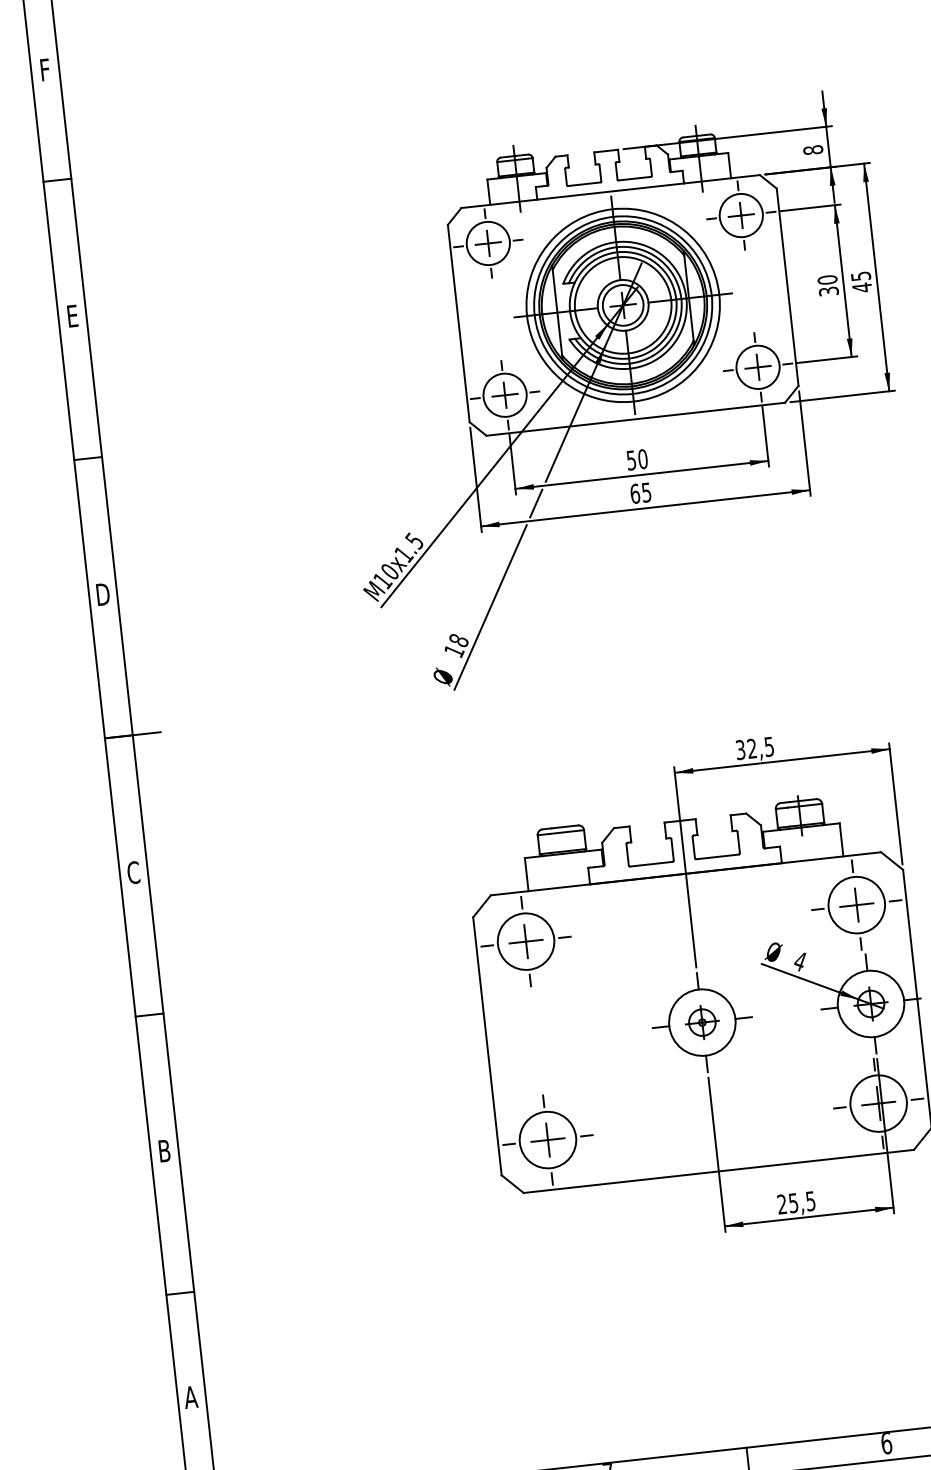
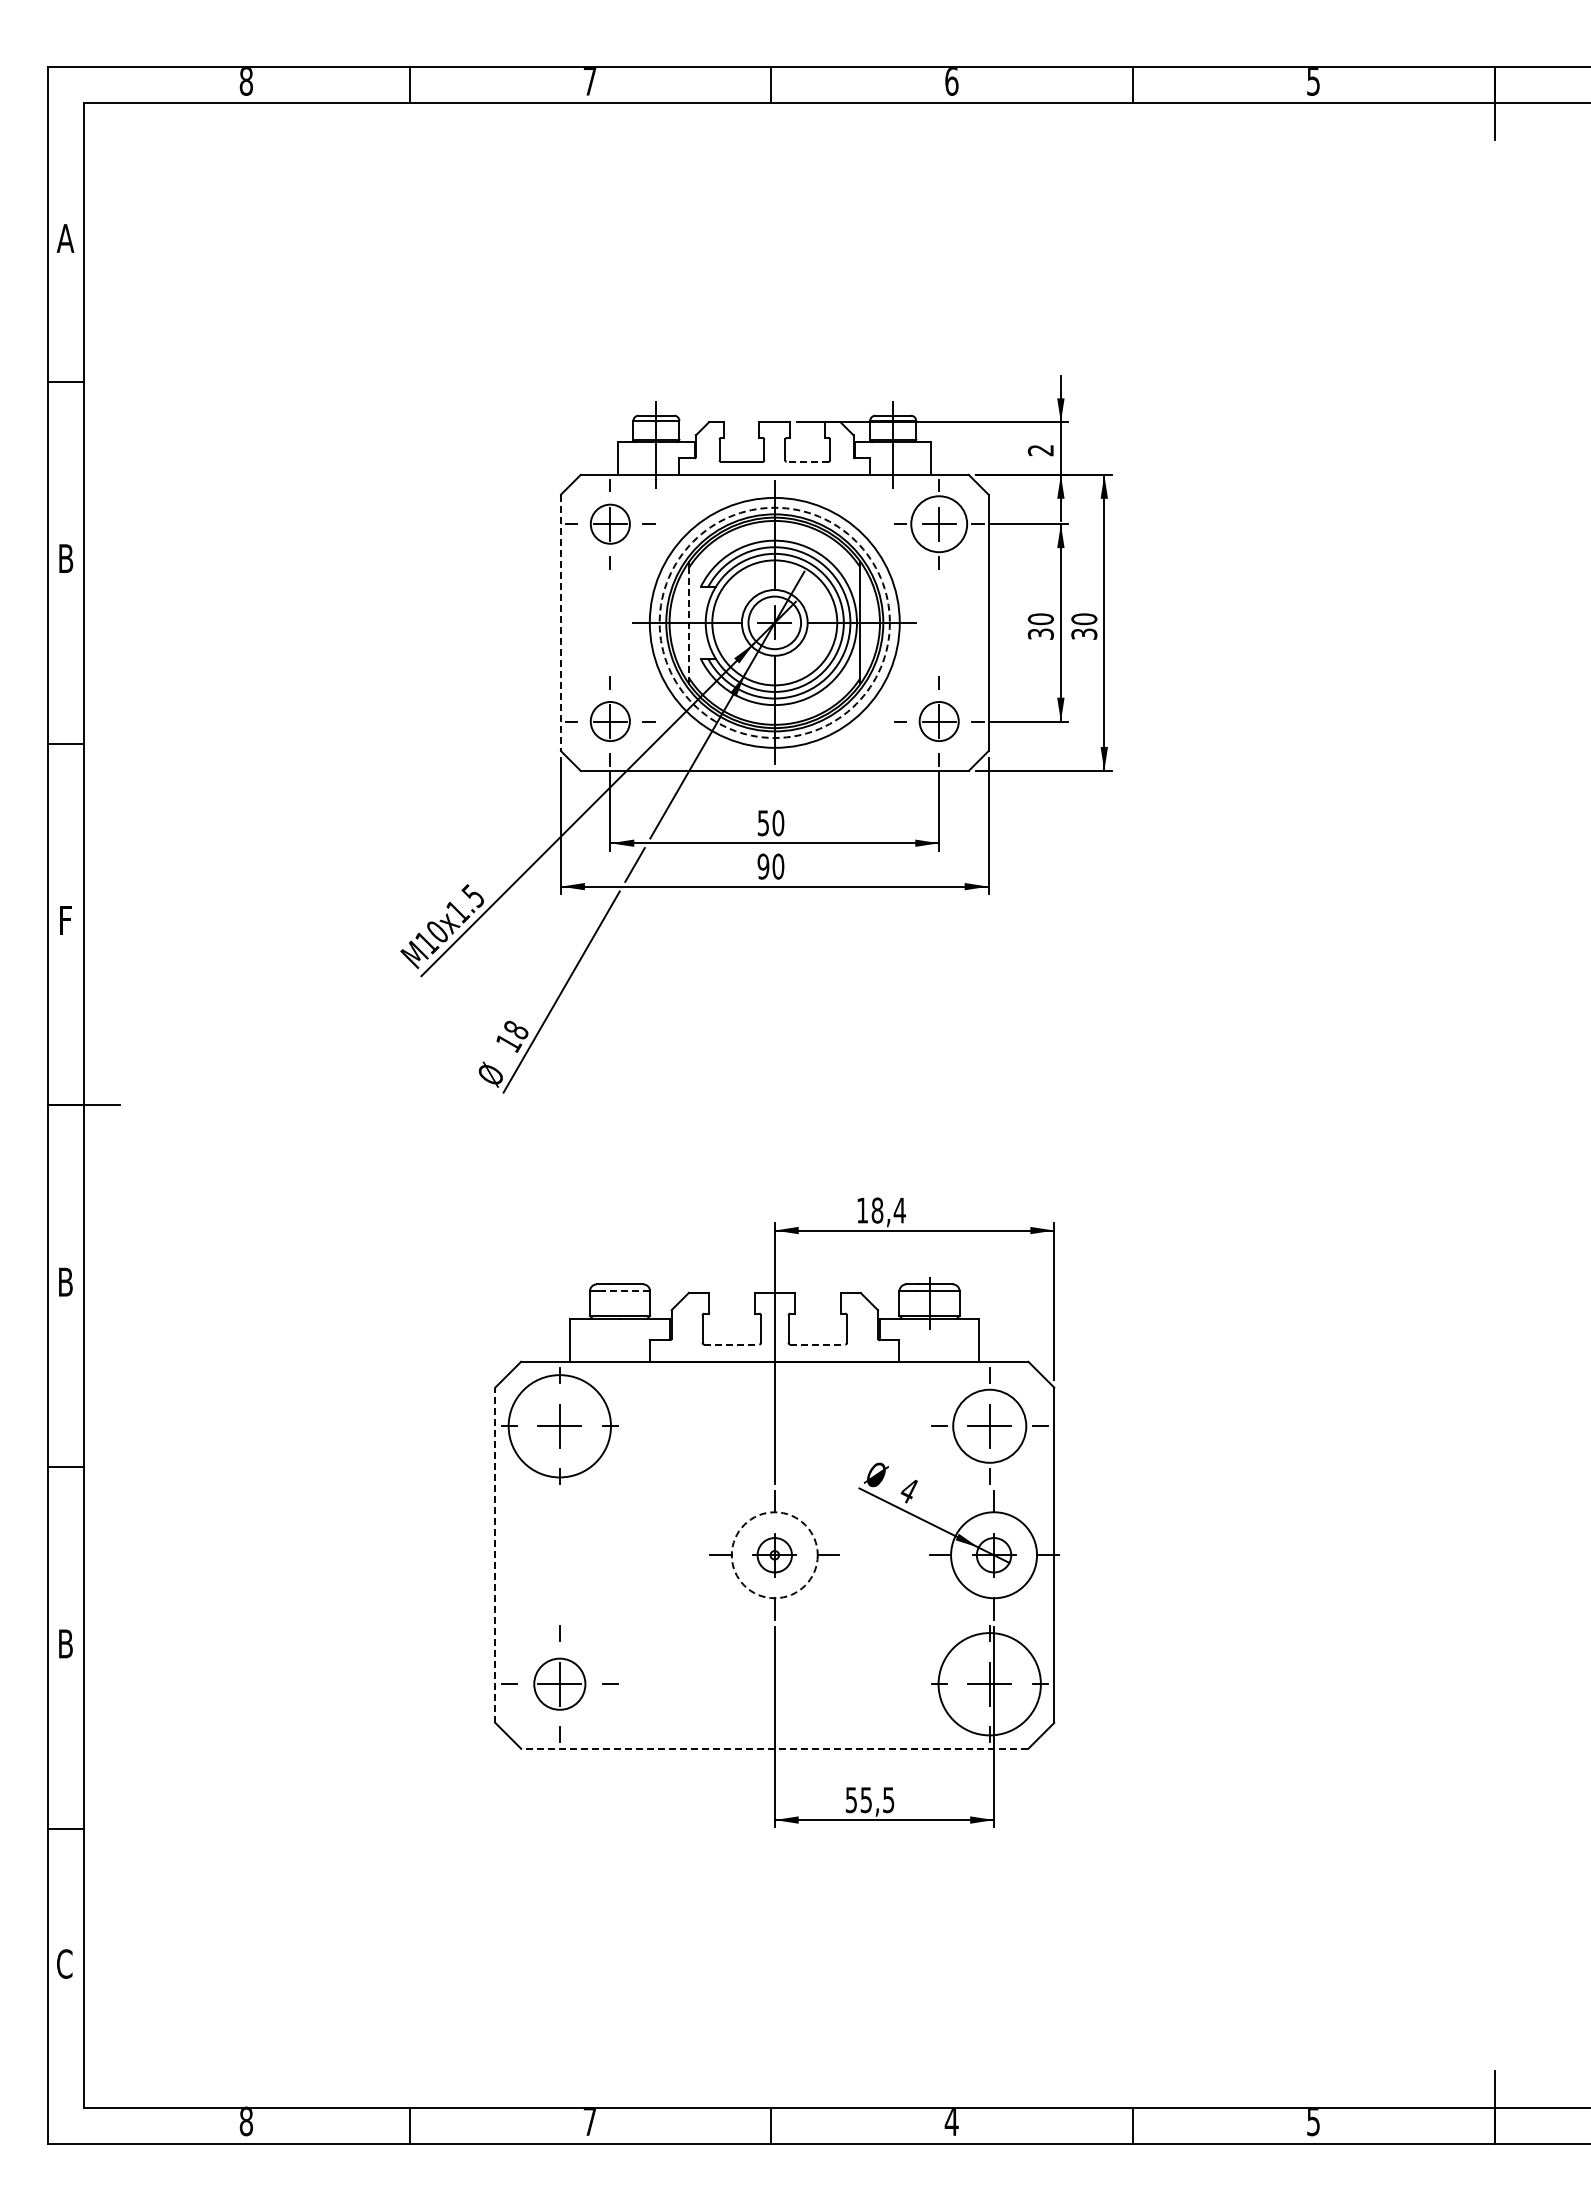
text: (44, 69) -> (65, 238), F -> A
text: (812, 150) -> (1040, 450), 8 -> 2
line: (634, 178) -> (807, 461), solid -> dashed
circle: (488, 243) -> (610, 524), size x0.7
text: (861, 281) -> (1084, 626), 45 -> 30
circle: (622, 305) -> (774, 622), solid -> dashed
line: (557, 312) -> (689, 622), solid -> dashed
text: (72, 316) -> (66, 558), E -> B
line: (459, 323) -> (561, 623), solid -> dashed
circle: (758, 367) -> (939, 721), size x0.7
circle: (505, 395) -> (610, 721), size x0.7
text: (640, 493) -> (770, 866), 65 -> 90
text: (103, 594) -> (66, 920), D -> F
text: (755, 748) -> (881, 1210), 32,5 -> 18,4
line: (566, 832) -> (627, 1291), solid -> dashed
line: (717, 856) -> (817, 1344), solid -> dashed
line: (651, 864) -> (731, 1344), solid -> dashed
text: (133, 872) -> (65, 1281), C -> B
circle: (525, 941) -> (559, 1425), size x1.4
circle: (702, 1022) -> (774, 1555), solid -> dashed
line: (487, 1046) -> (495, 1555), solid -> dashed
circle: (878, 1103) -> (989, 1683), size x1.4
circle: (547, 1139) -> (559, 1683), size x0.7
line: (718, 1171) -> (774, 1748), solid -> dashed
text: (781, 1204) -> (850, 1800), 25,5 -> 55,5
text: (190, 1396) -> (64, 1963), A -> C
text: (886, 1443) -> (951, 2121), 6 -> 4

